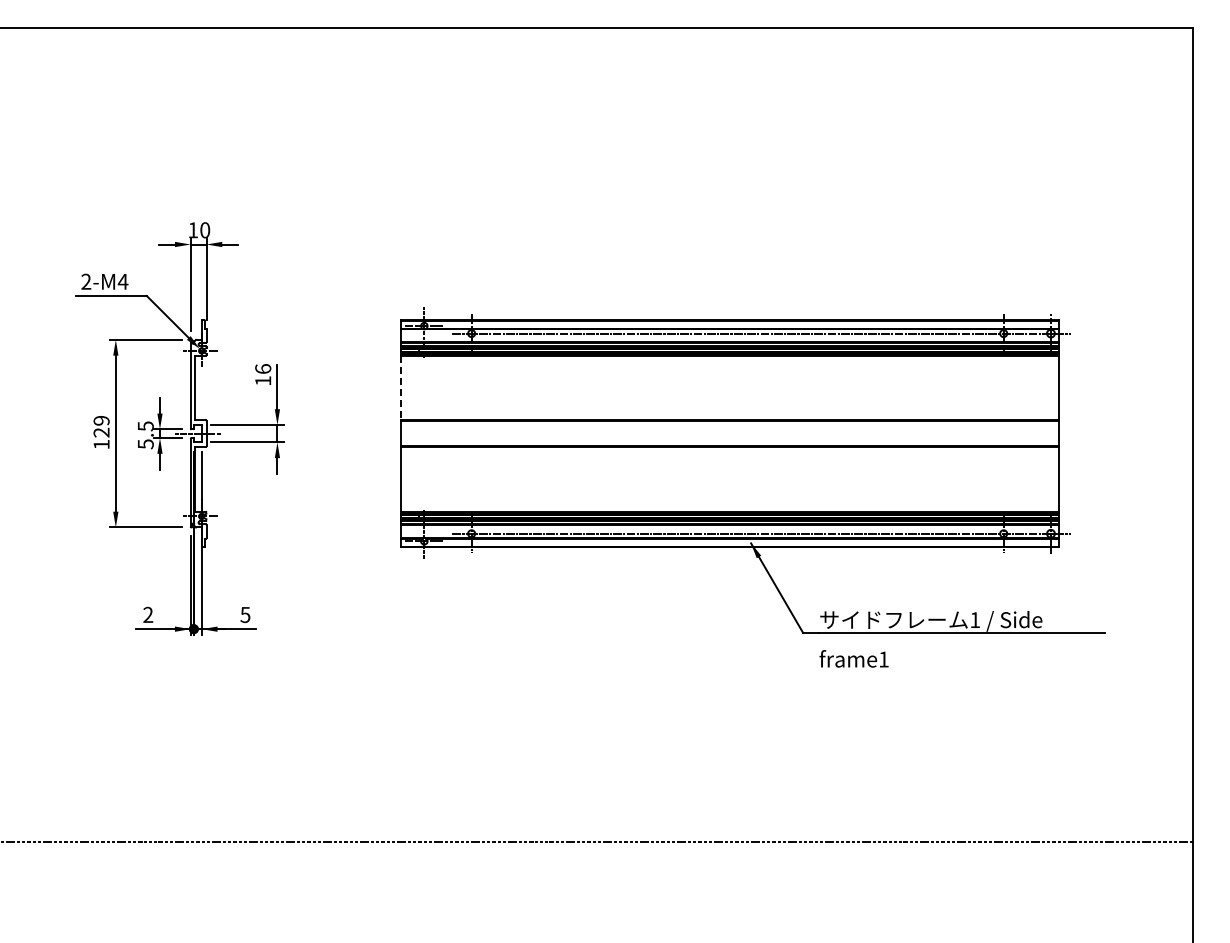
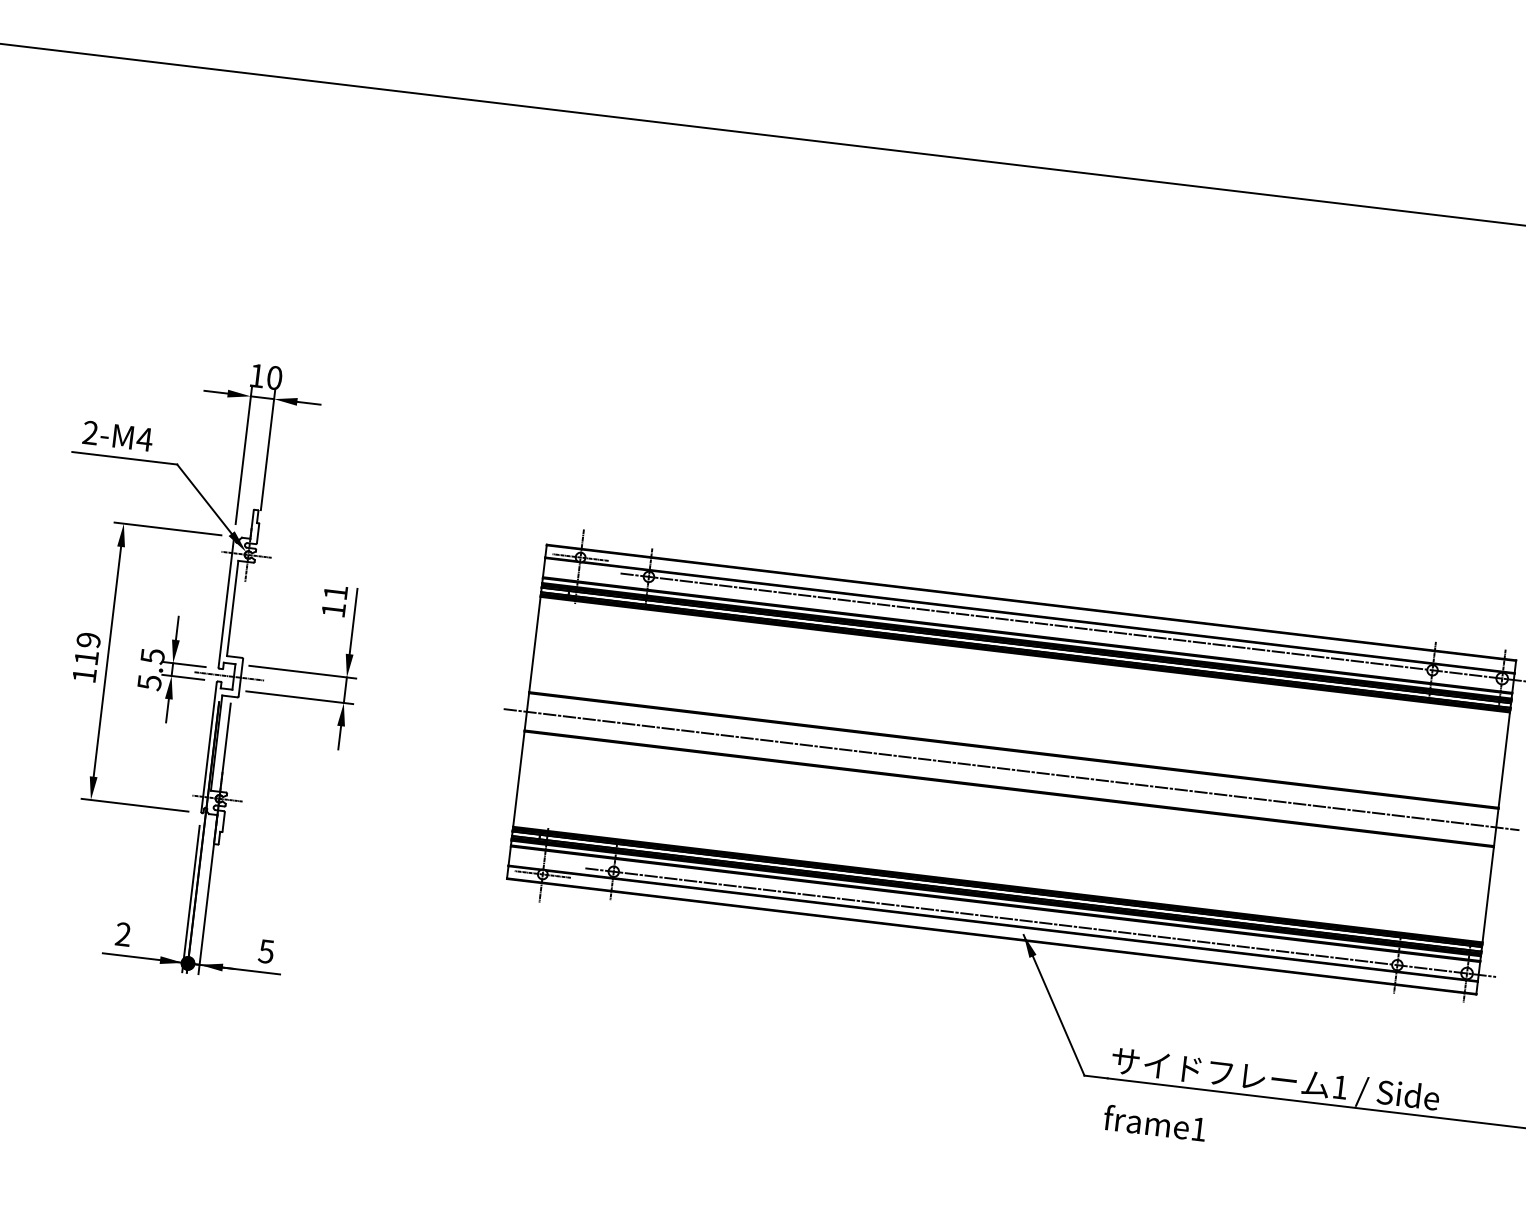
text: (263, 368) -> (336, 591), 16 -> 11
line: (400, 388) -> (534, 645), dashed -> solid
text: (101, 432) -> (86, 657), 129 -> 119
line: (729, 433) -> (1011, 769), added

